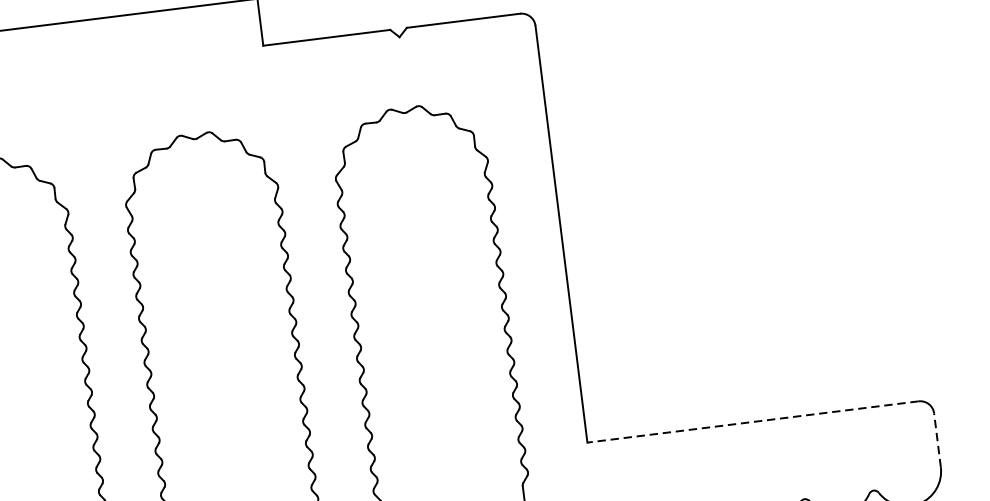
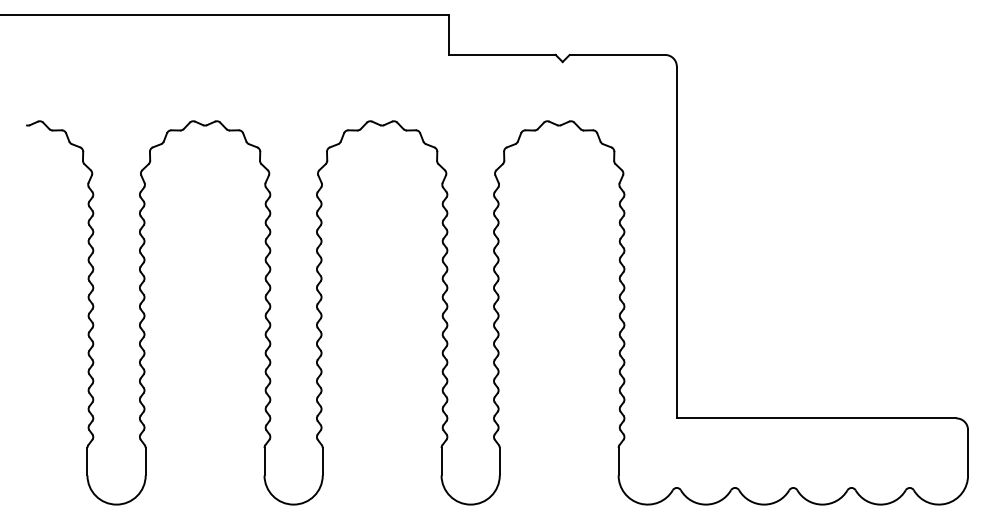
line: (752, 422) -> (816, 418), dashed -> solid
line: (937, 439) -> (968, 452), dashed -> solid

